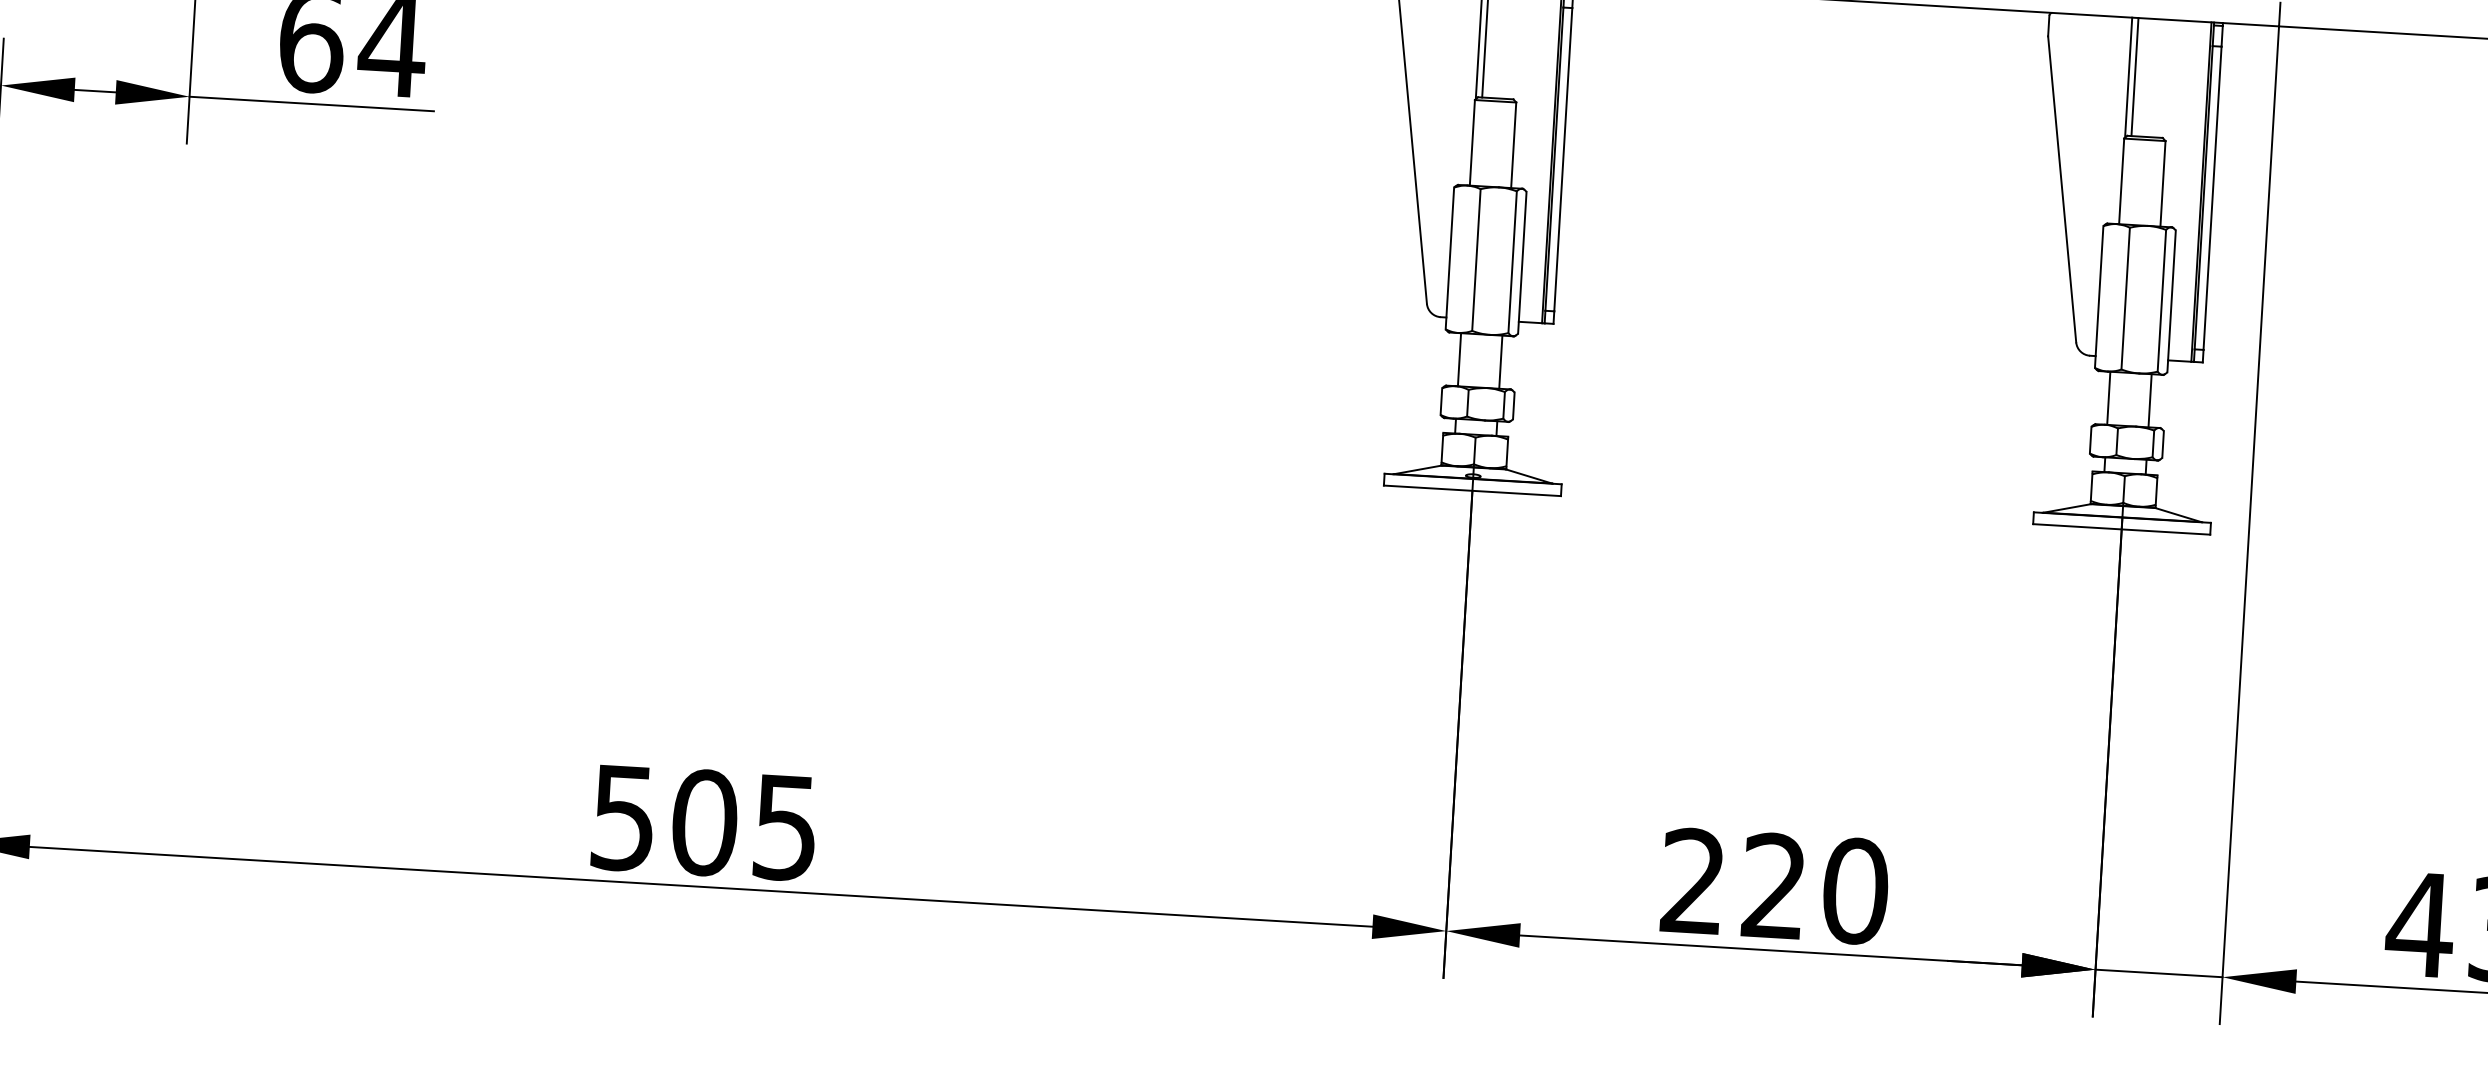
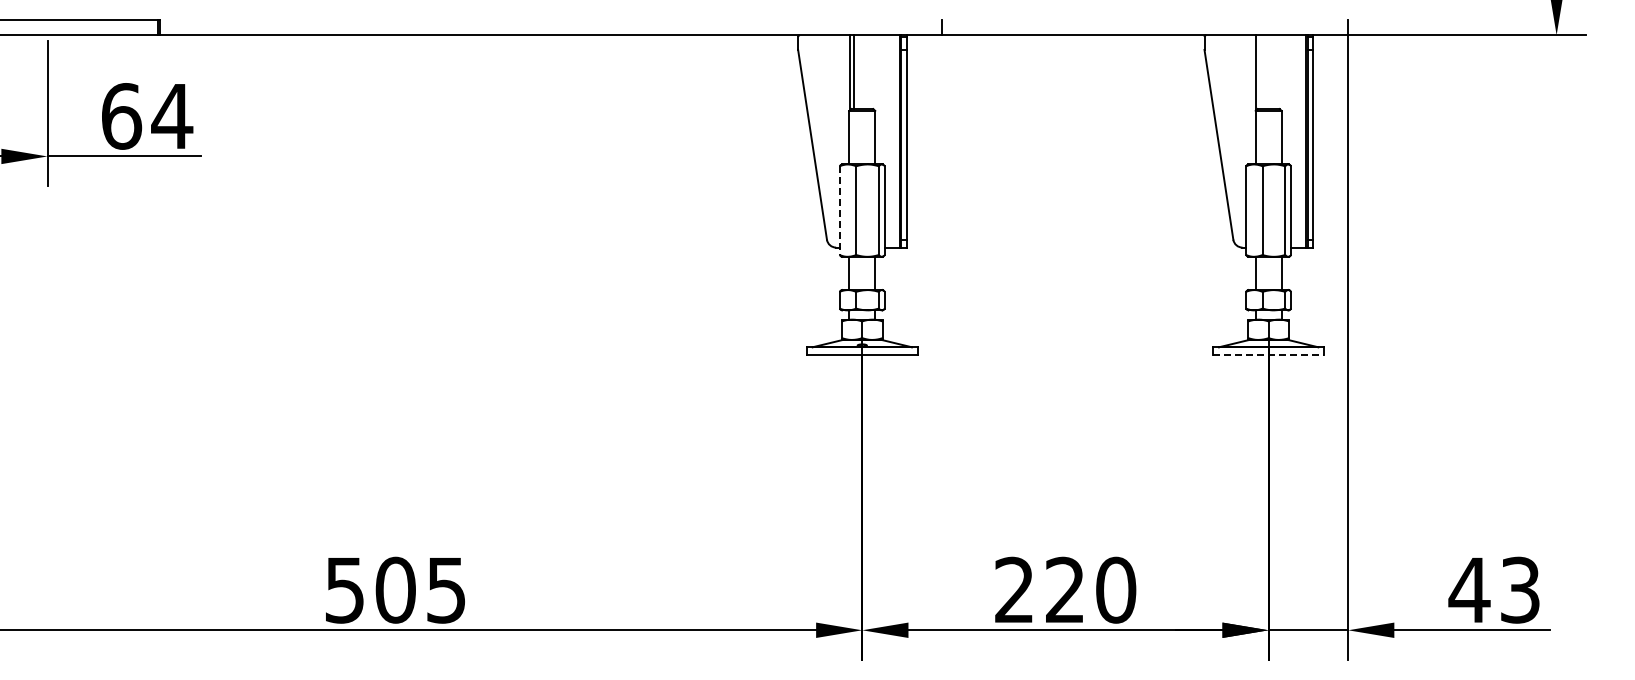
line: (2135, 77) -> (1260, 72), removed
line: (1449, 259) -> (839, 211), solid -> dashed
line: (2123, 529) -> (1269, 354), solid -> dashed

